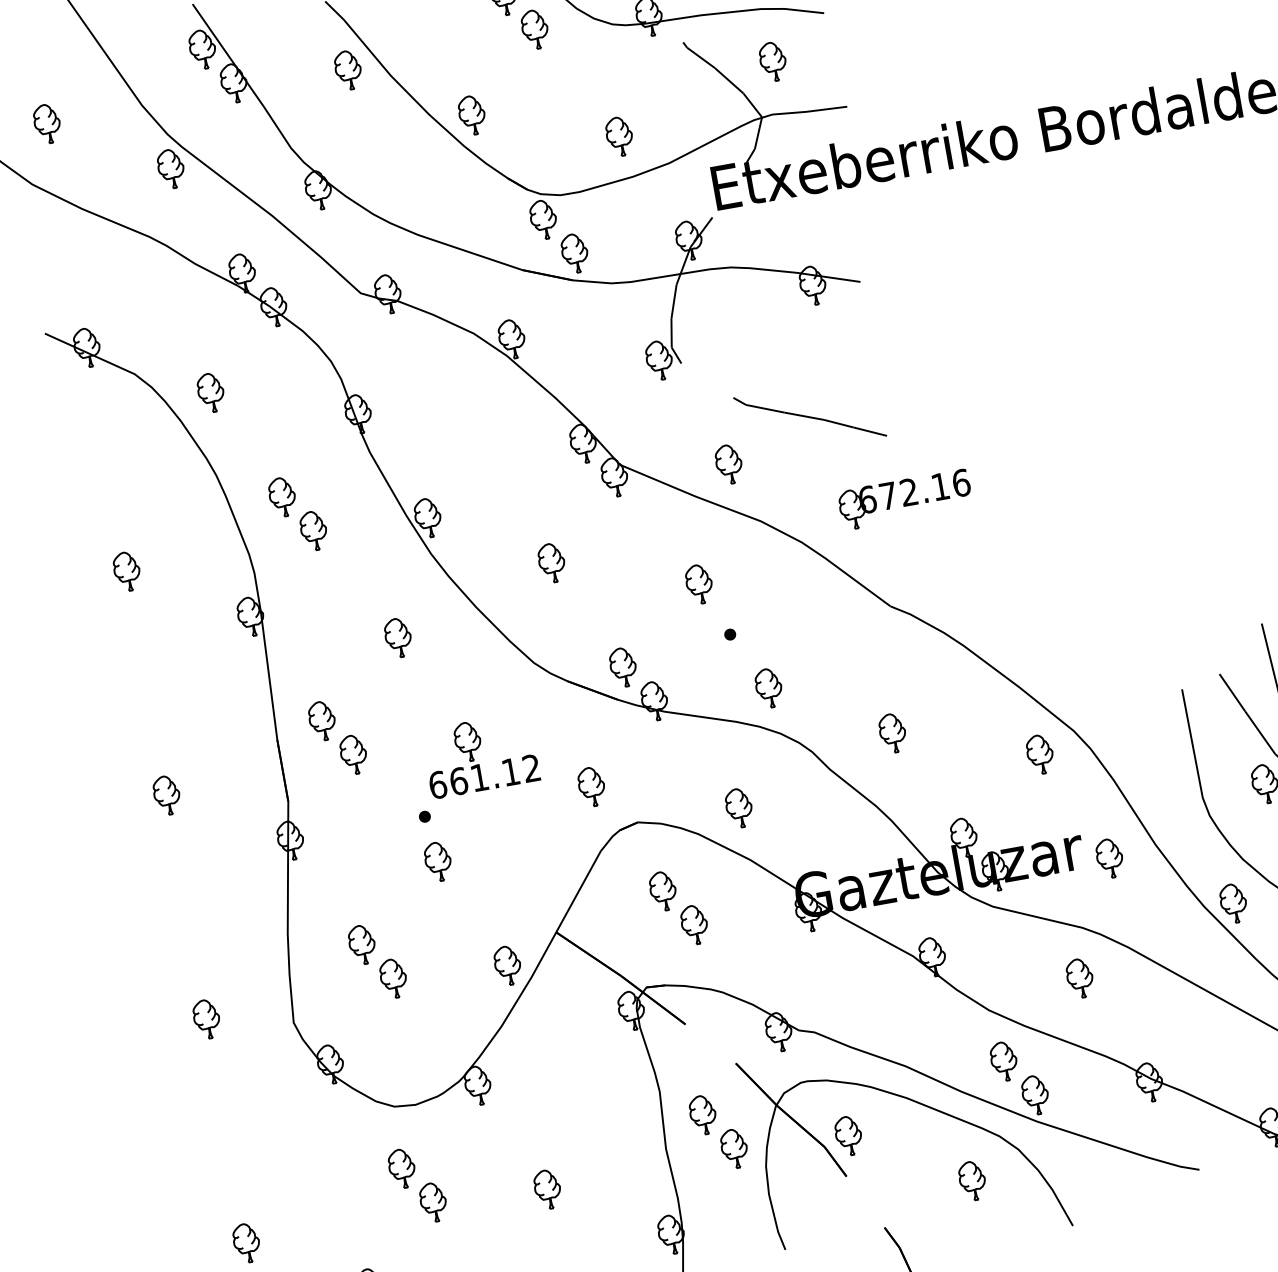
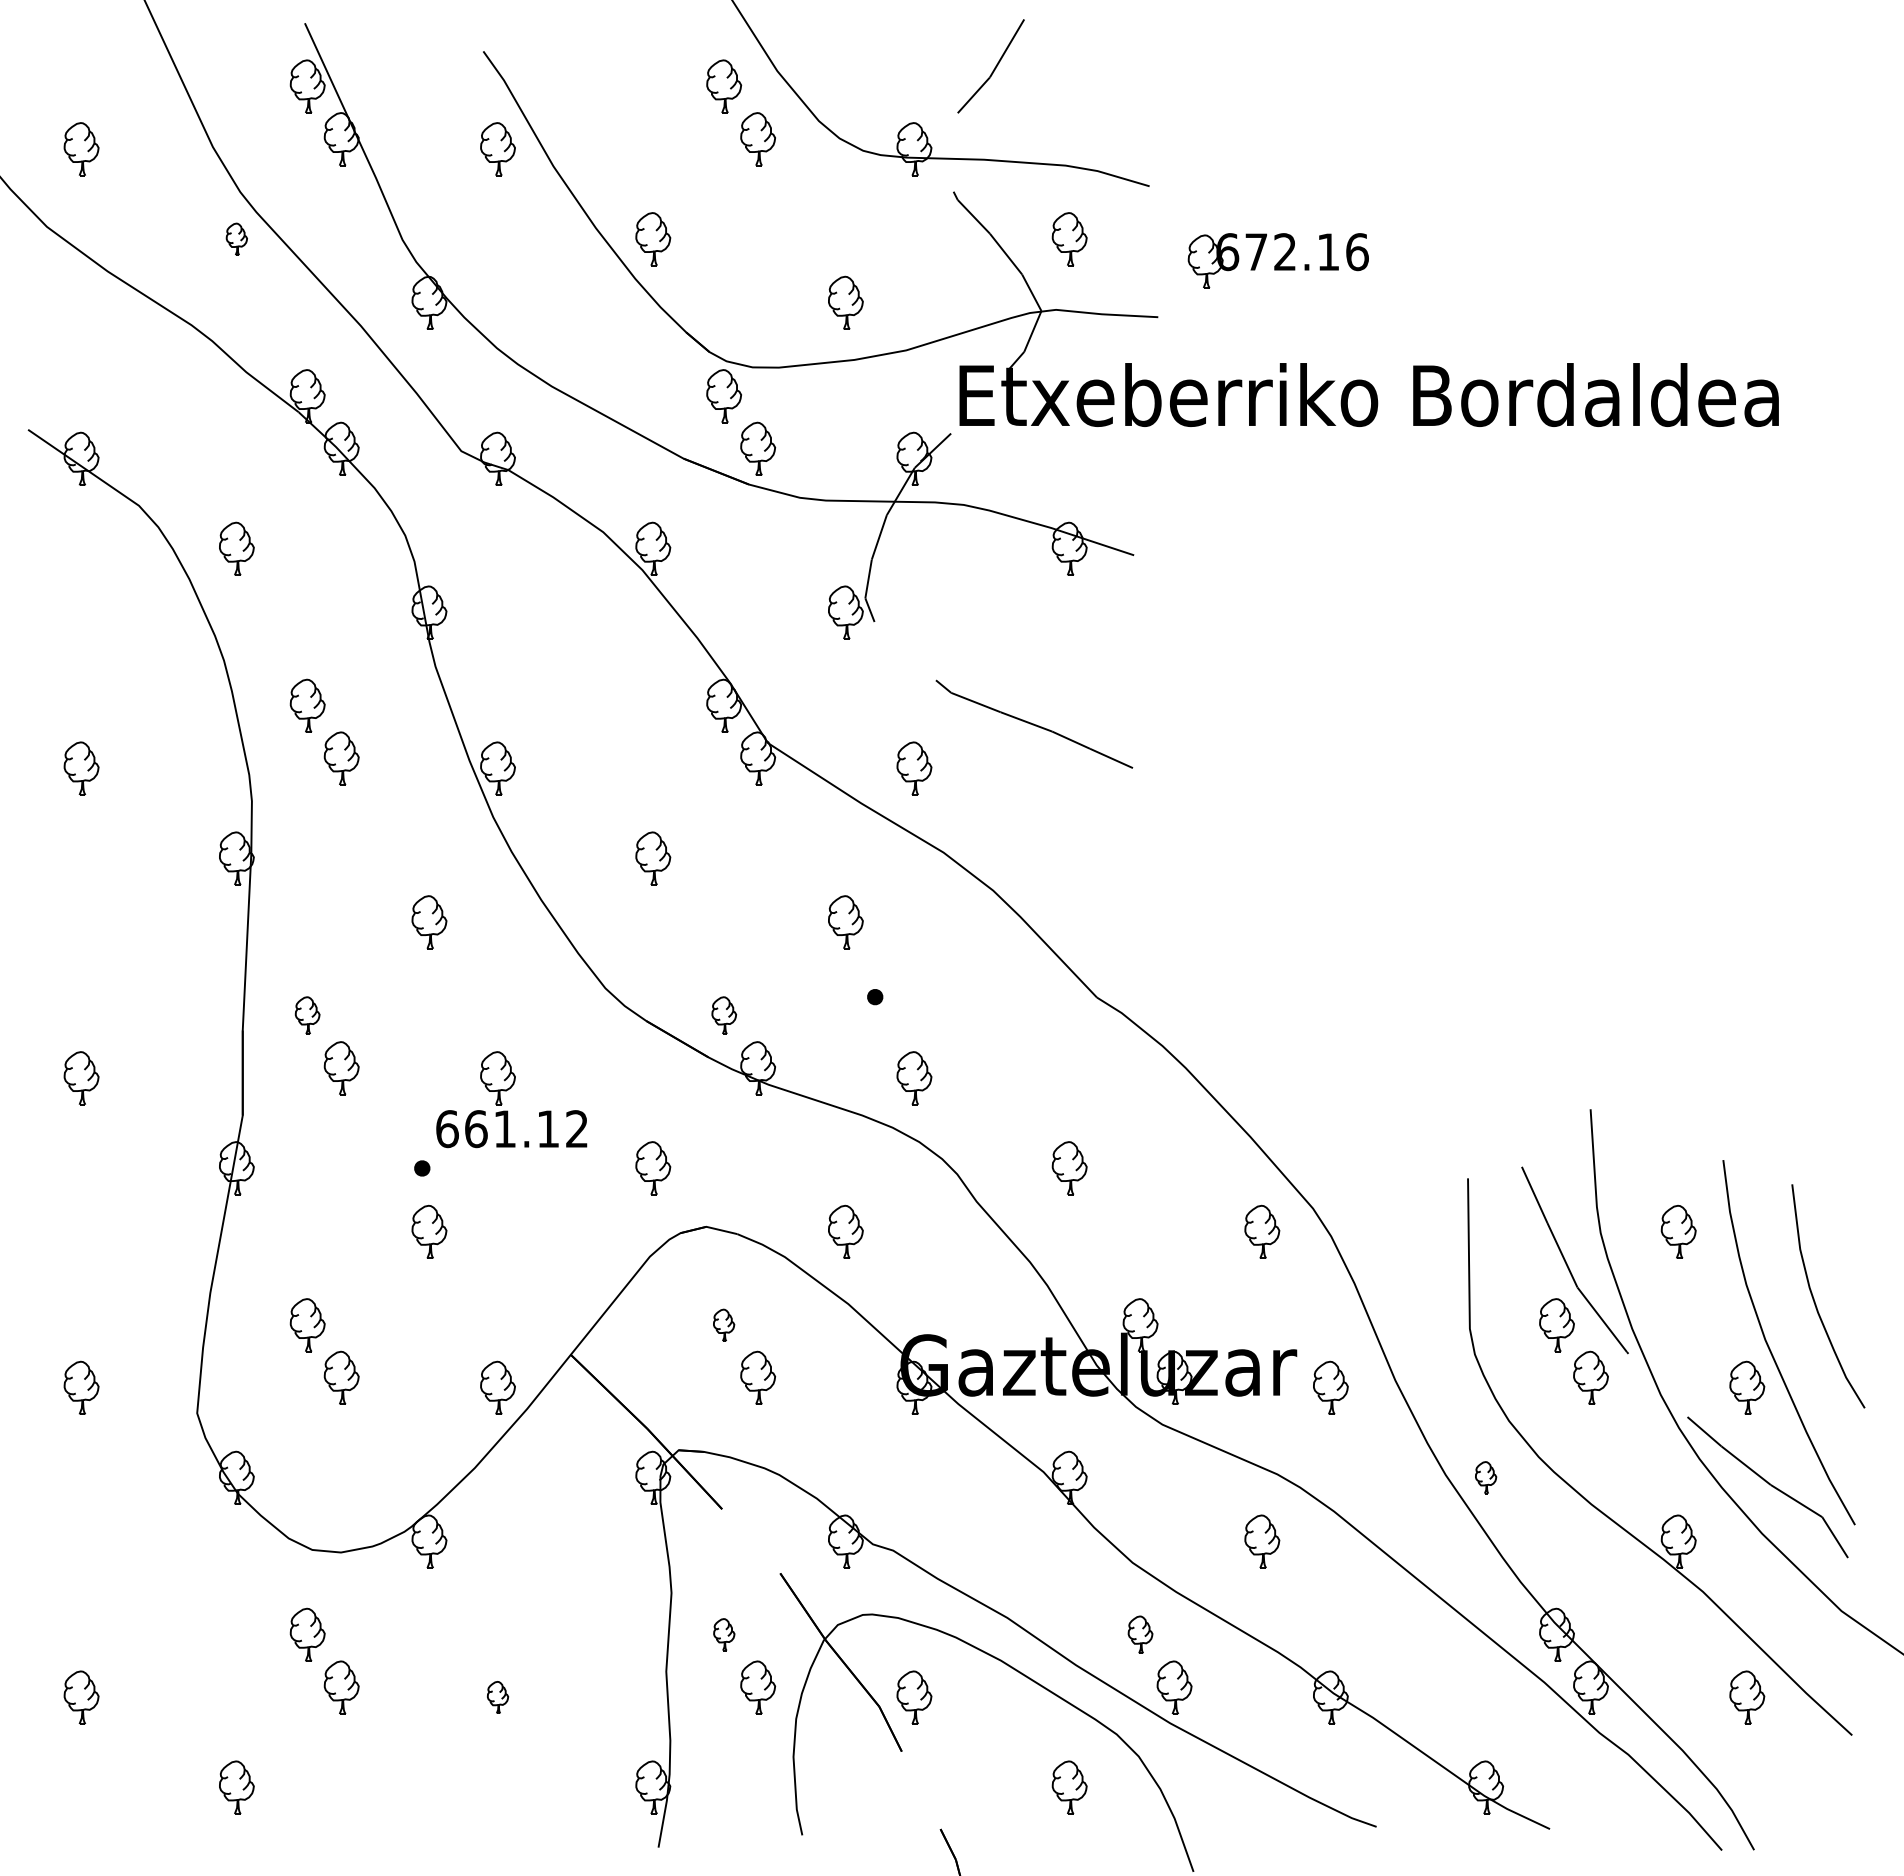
part: (171, 169) -> (236, 239), size x0.6
part: (904, 499) -> (1277, 260), moved
part: (623, 667) -> (724, 1015), size x0.7
part: (322, 721) -> (307, 1015), size x0.7
part: (662, 891) -> (723, 1325), size x0.6
part: (1233, 903) -> (1485, 1477), size x0.6
part: (1004, 1061) -> (1140, 1634), size x0.7
part: (703, 1114) -> (724, 1634), size x0.6
part: (547, 1189) -> (497, 1697), size x0.6

